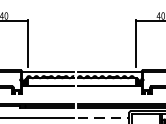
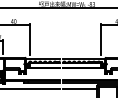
line: (104, 118) -> (80, 89), dashed -> solid

